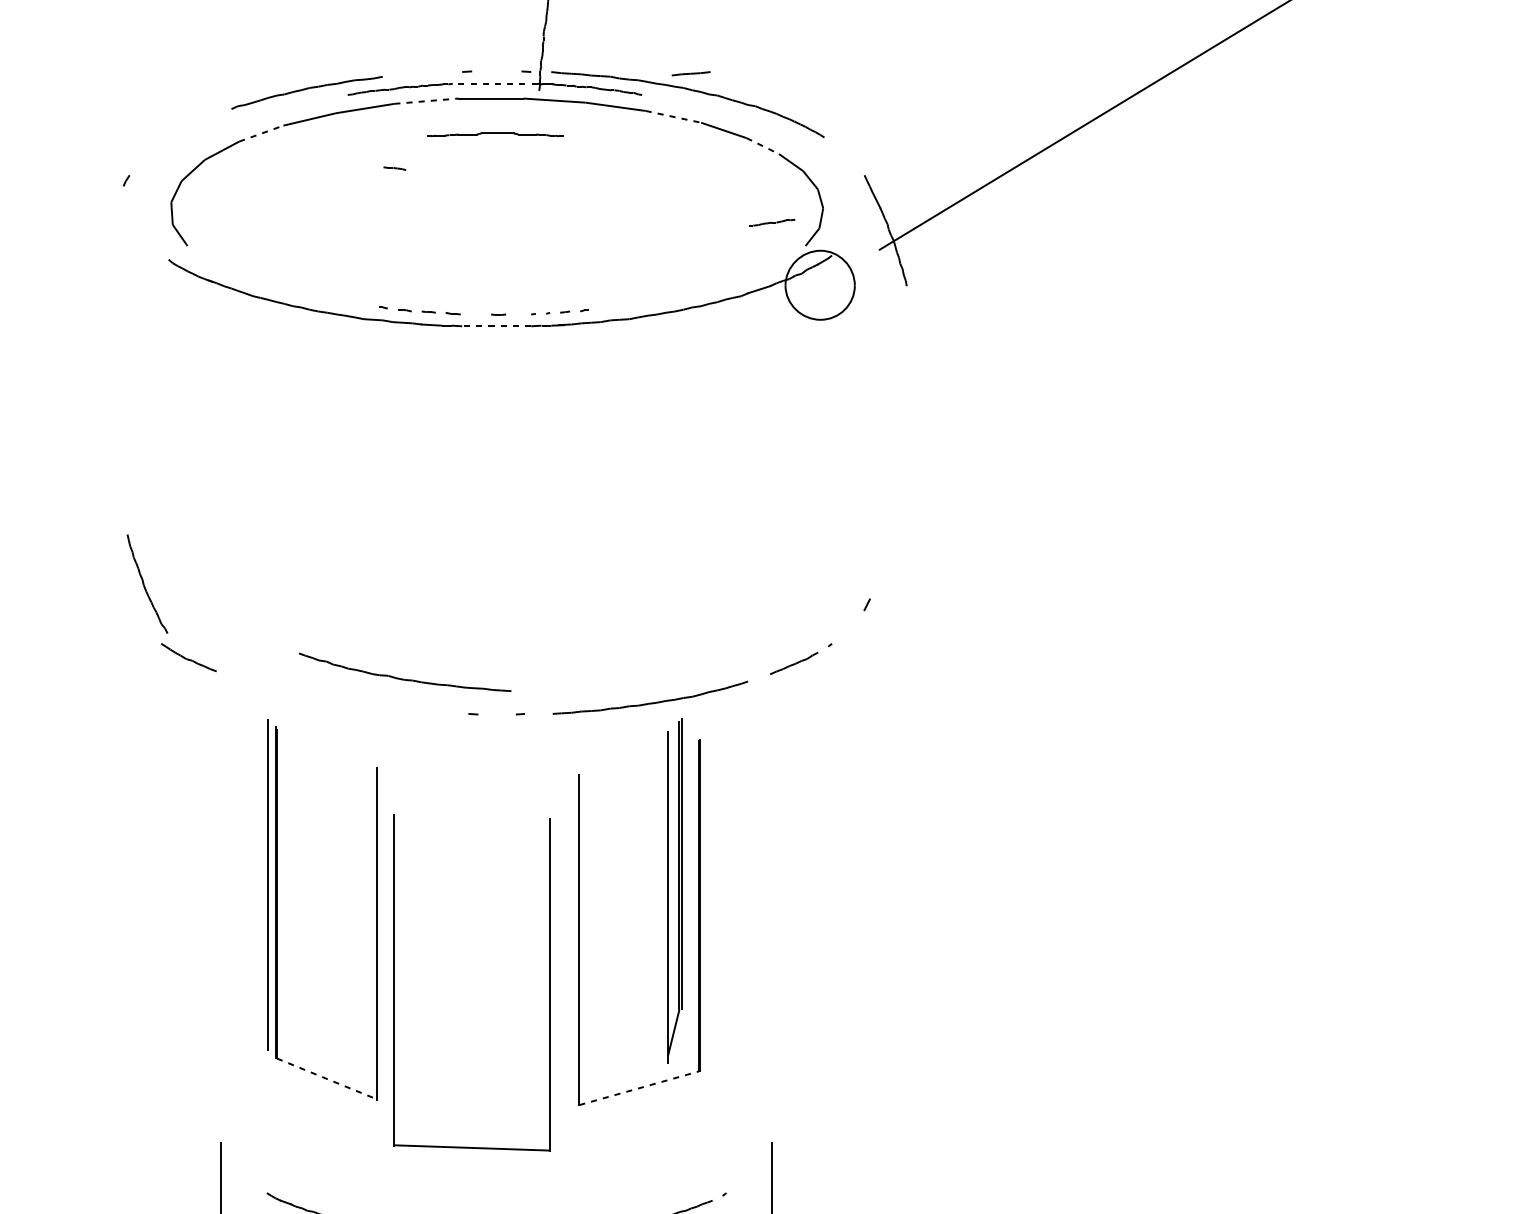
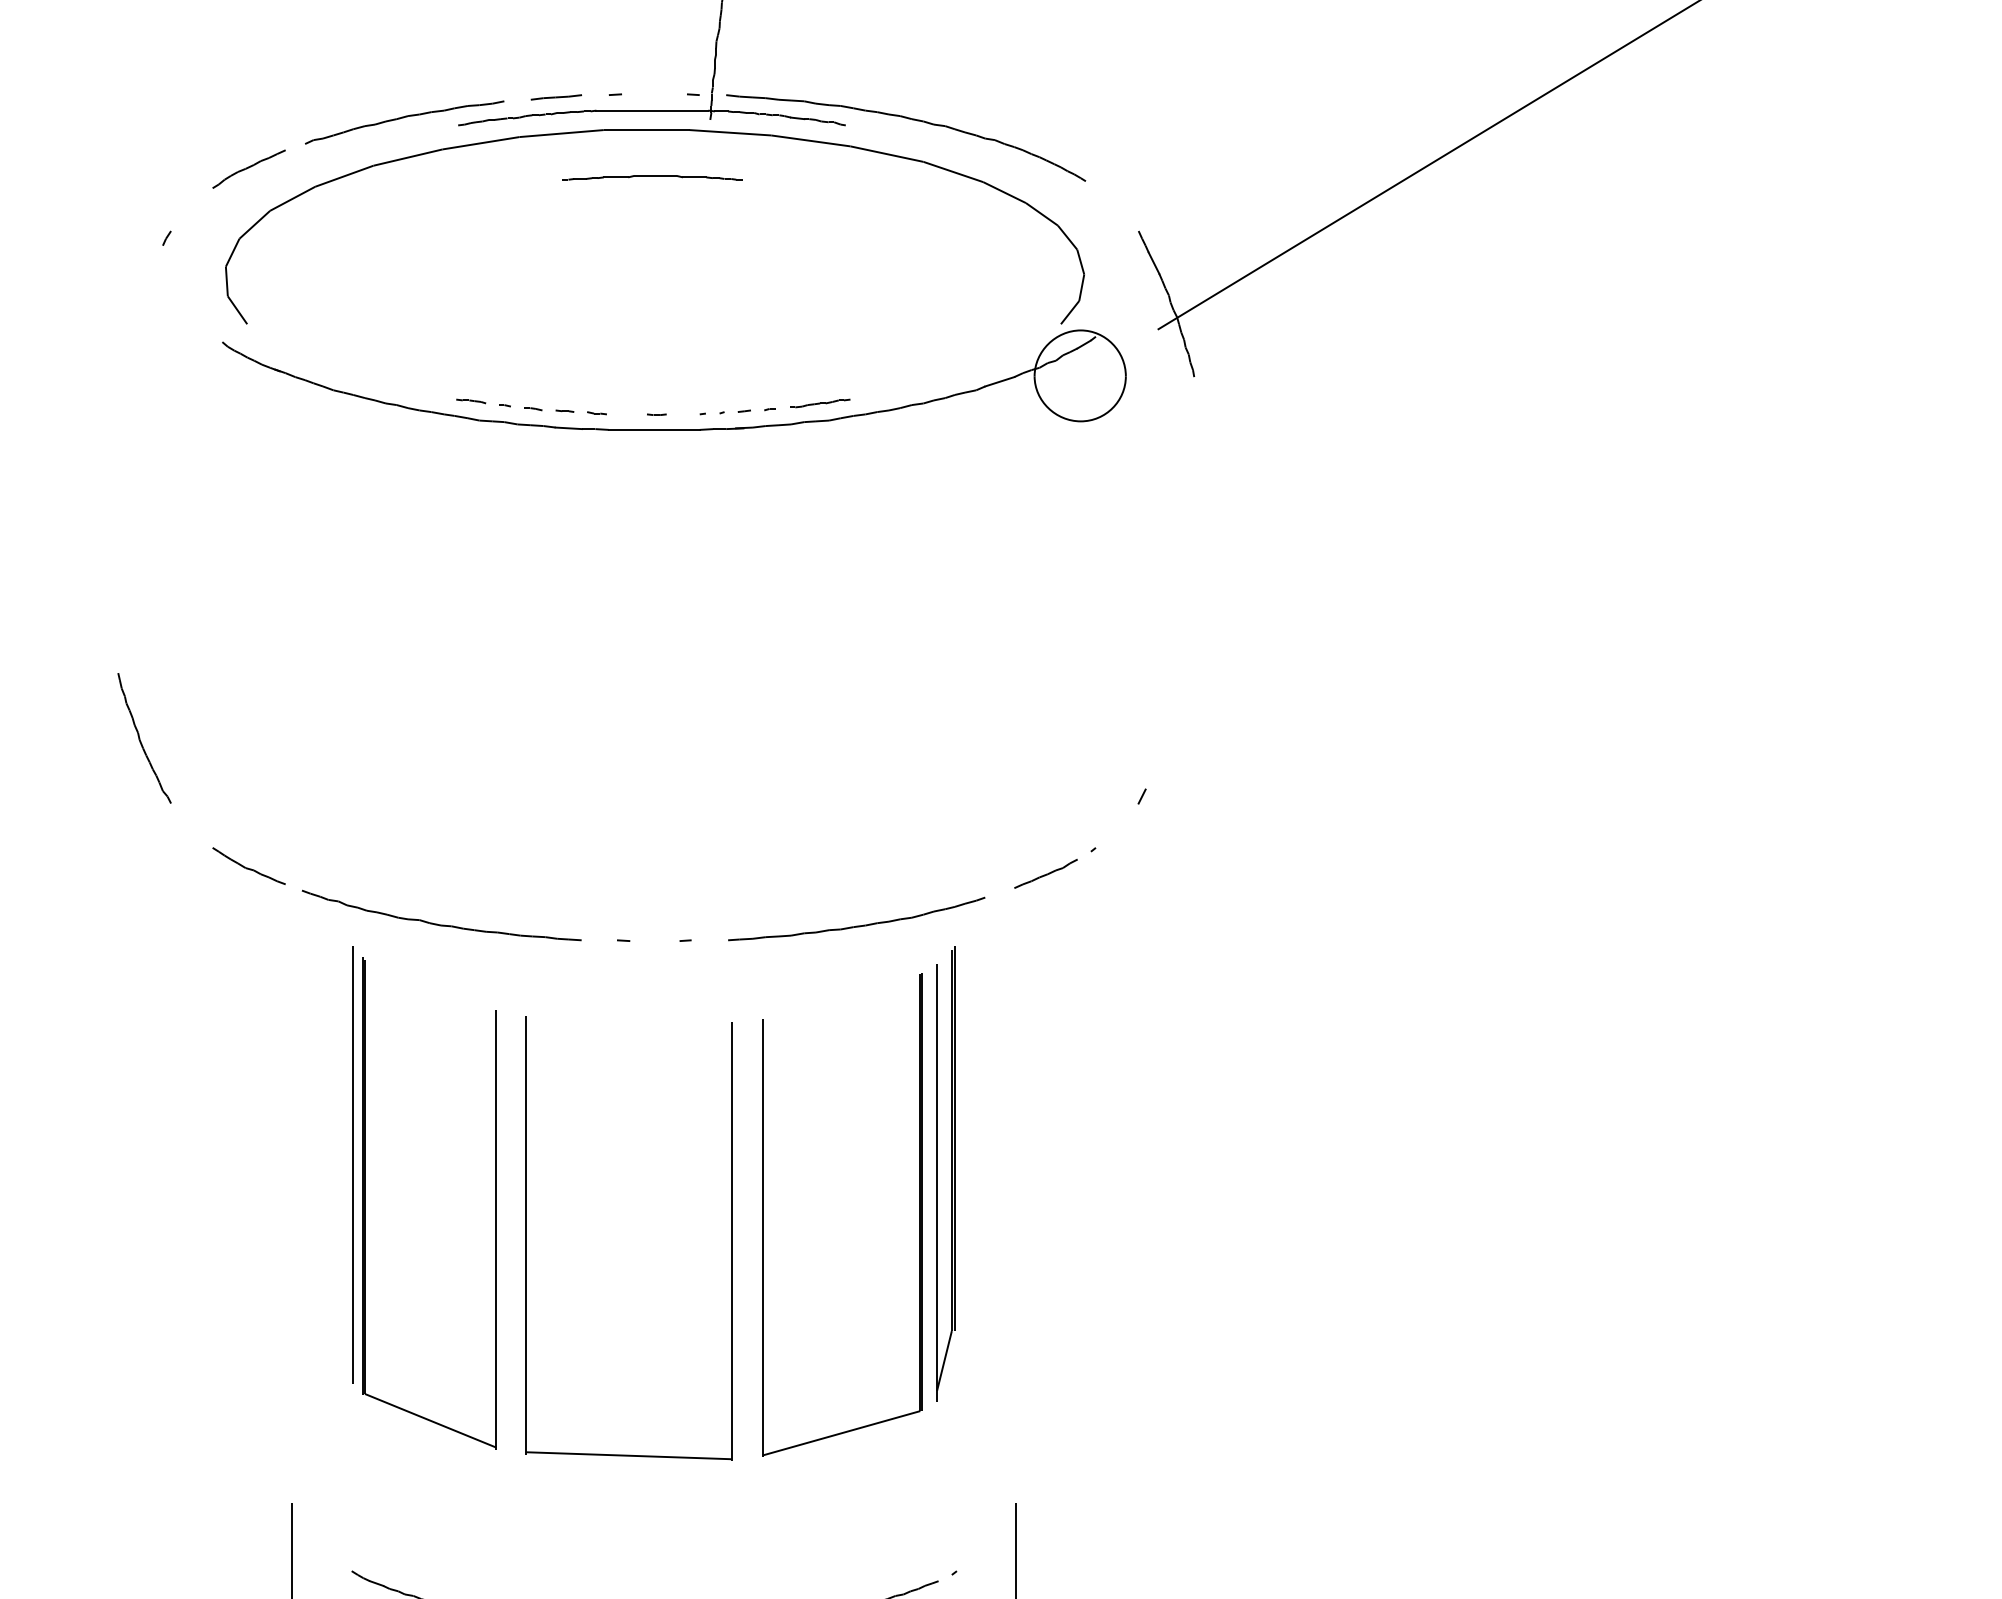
line: (690, 73) -> (555, 97), moved
line: (495, 83) -> (652, 110), dashed -> solid
line: (426, 101) -> (562, 133), dashed -> solid
line: (673, 117) -> (887, 154), dashed -> solid
part: (188, 127) -> (248, 168), added
line: (261, 133) -> (344, 176), dashed -> solid
line: (762, 145) -> (1004, 192), dashed -> solid
part: (395, 168) -> (471, 401), moved
part: (772, 222) -> (820, 403), moved
line: (496, 325) -> (653, 429), dashed -> solid
part: (147, 584) -> (144, 738), moved
part: (401, 678) -> (437, 923), moved
part: (674, 890) -> (945, 1173), moved
part: (394, 982) -> (526, 1238), moved
line: (326, 1078) -> (430, 1420), dashed -> solid
line: (638, 1088) -> (841, 1433), dashed -> solid

